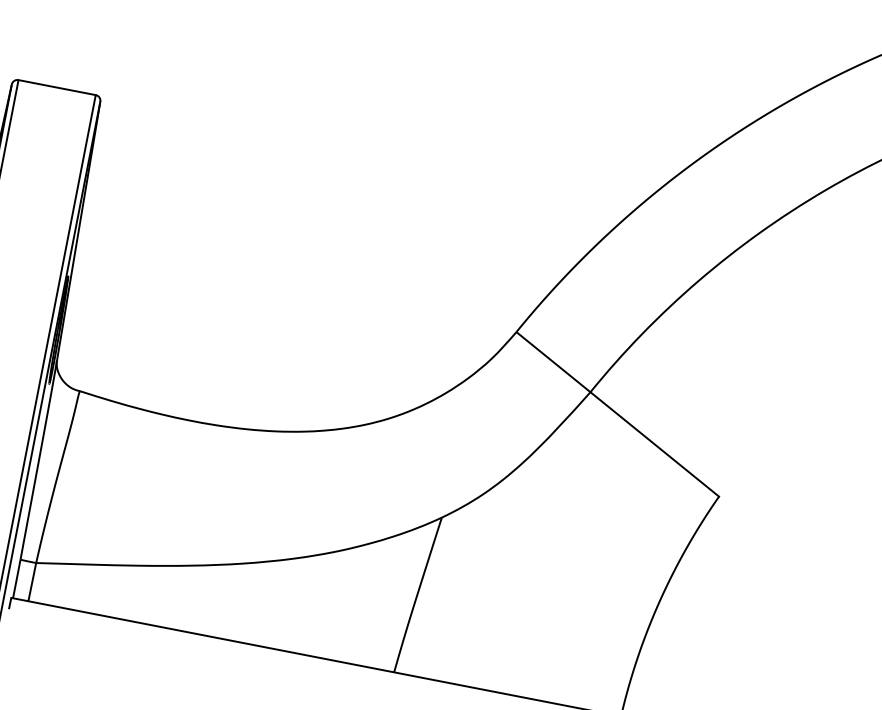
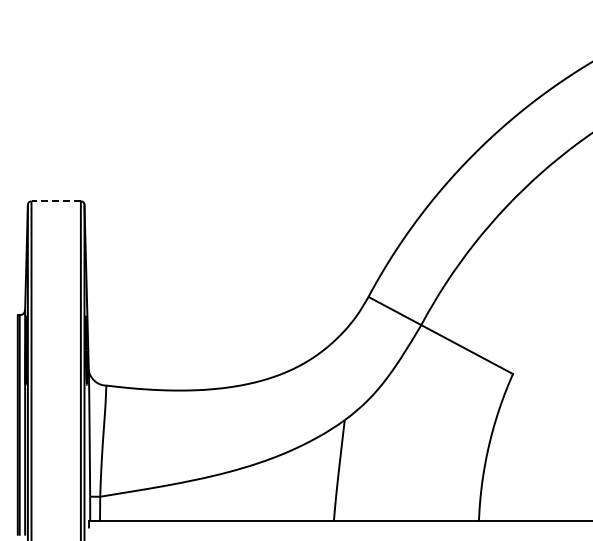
line: (57, 88) -> (56, 201), solid -> dashed

